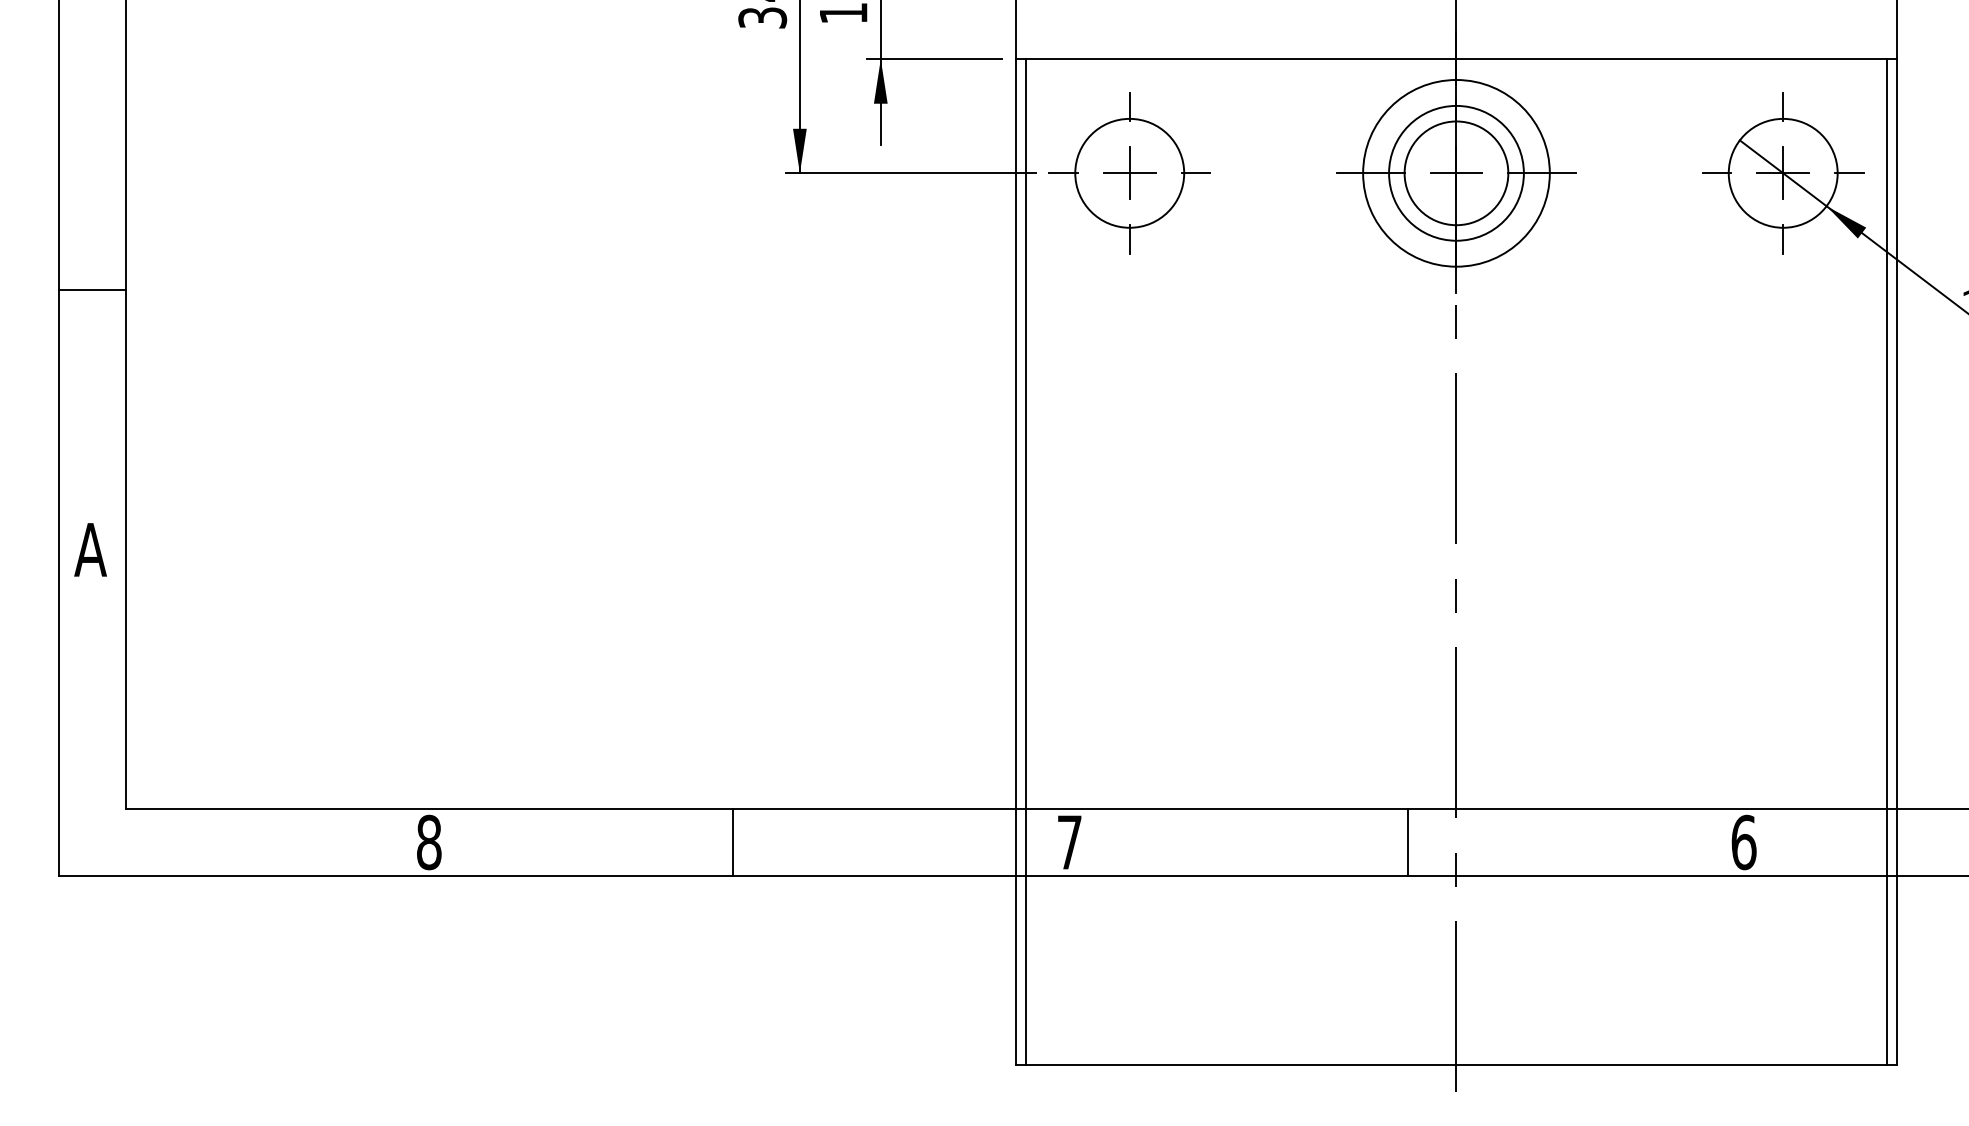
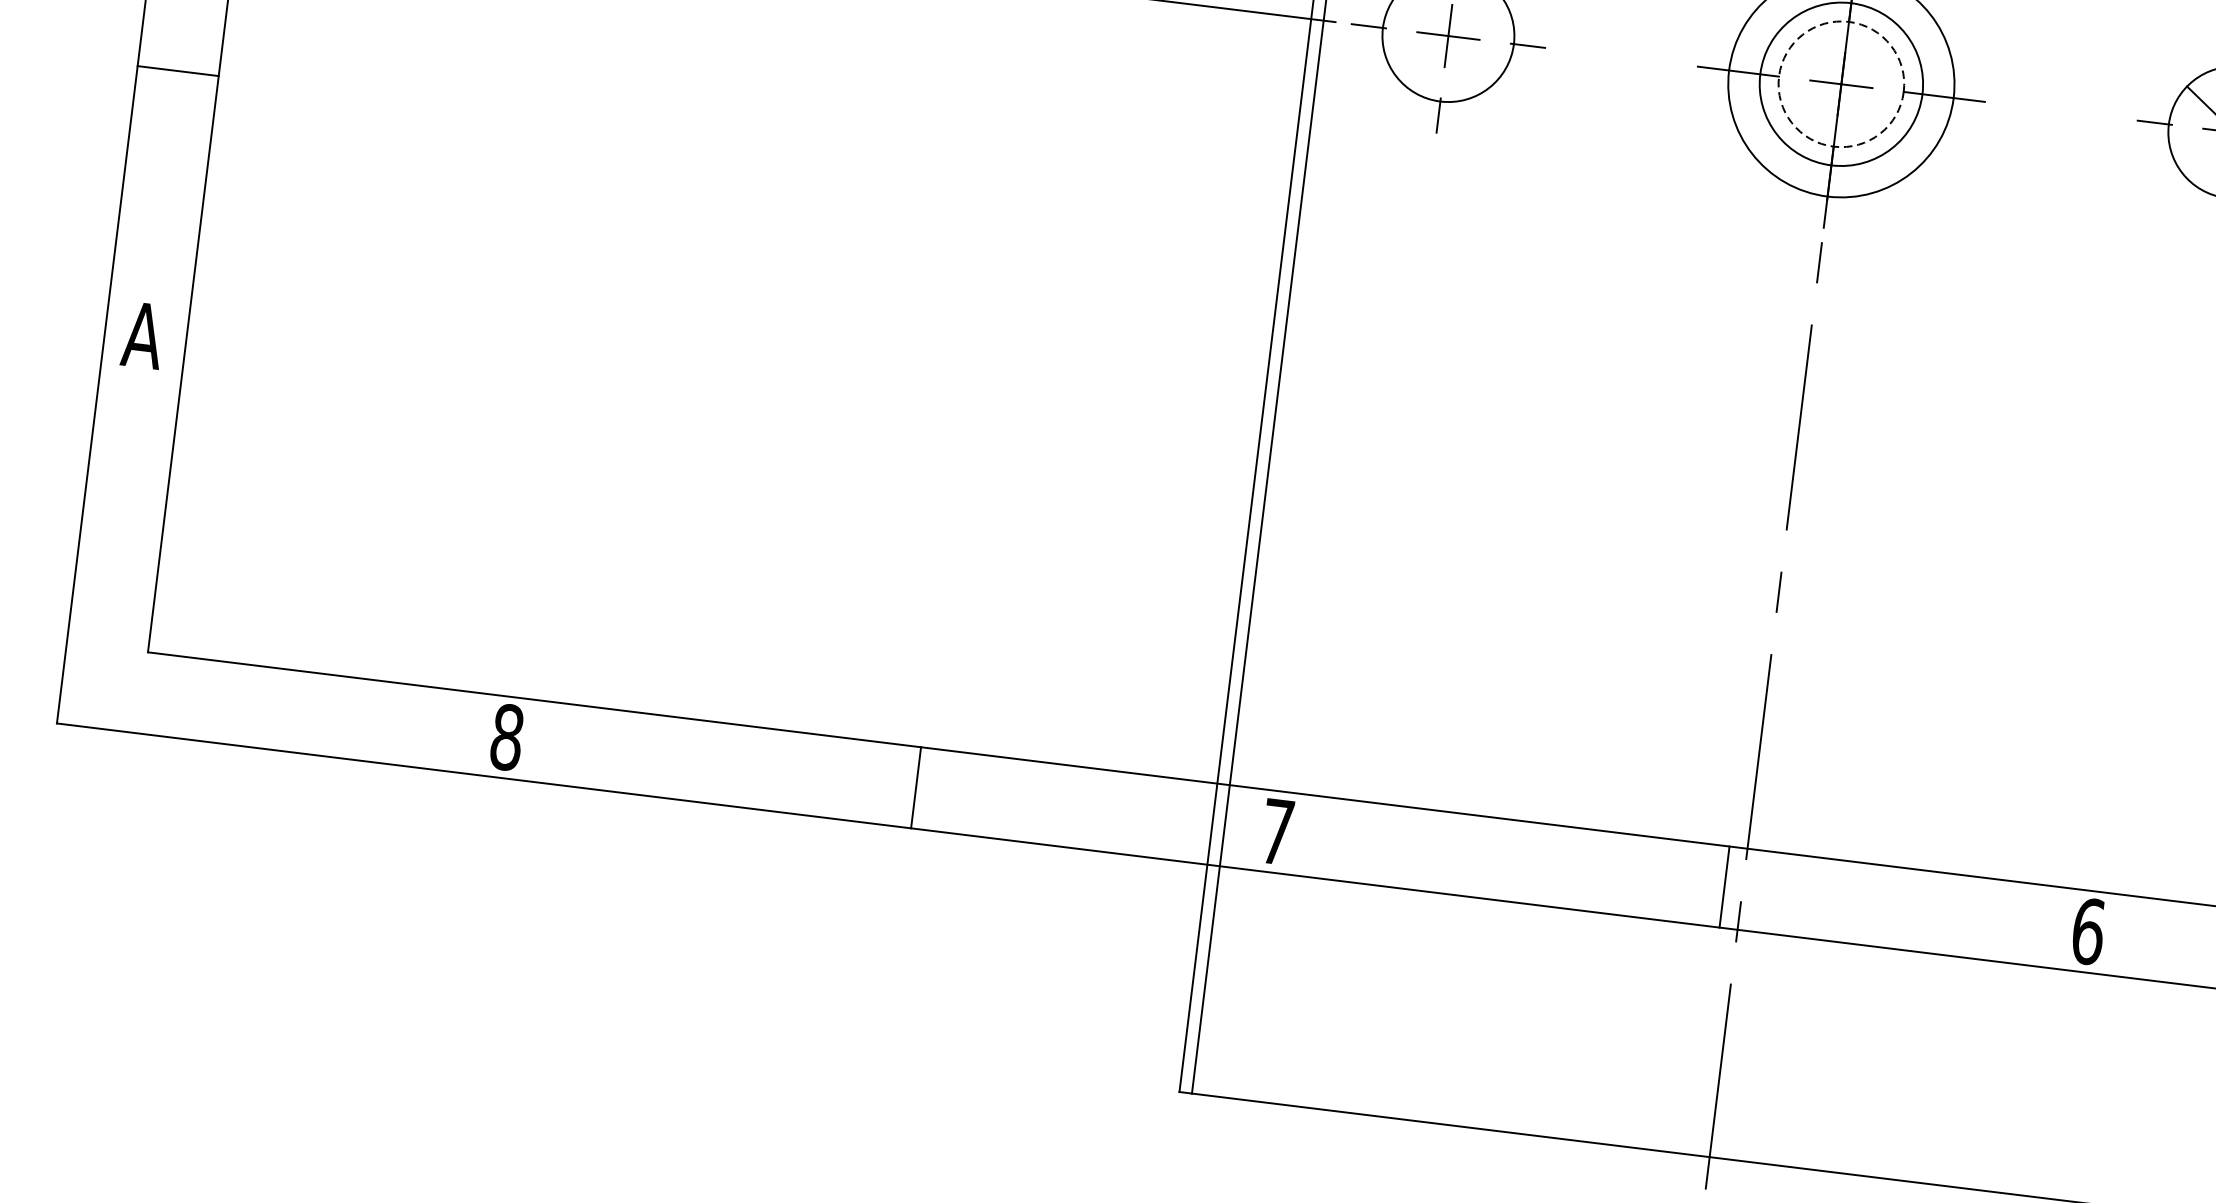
circle: (1456, 173) -> (1841, 84), solid -> dashed
line: (92, 289) -> (177, 70), moved
line: (733, 842) -> (916, 787), moved
line: (1407, 842) -> (1724, 886), moved

